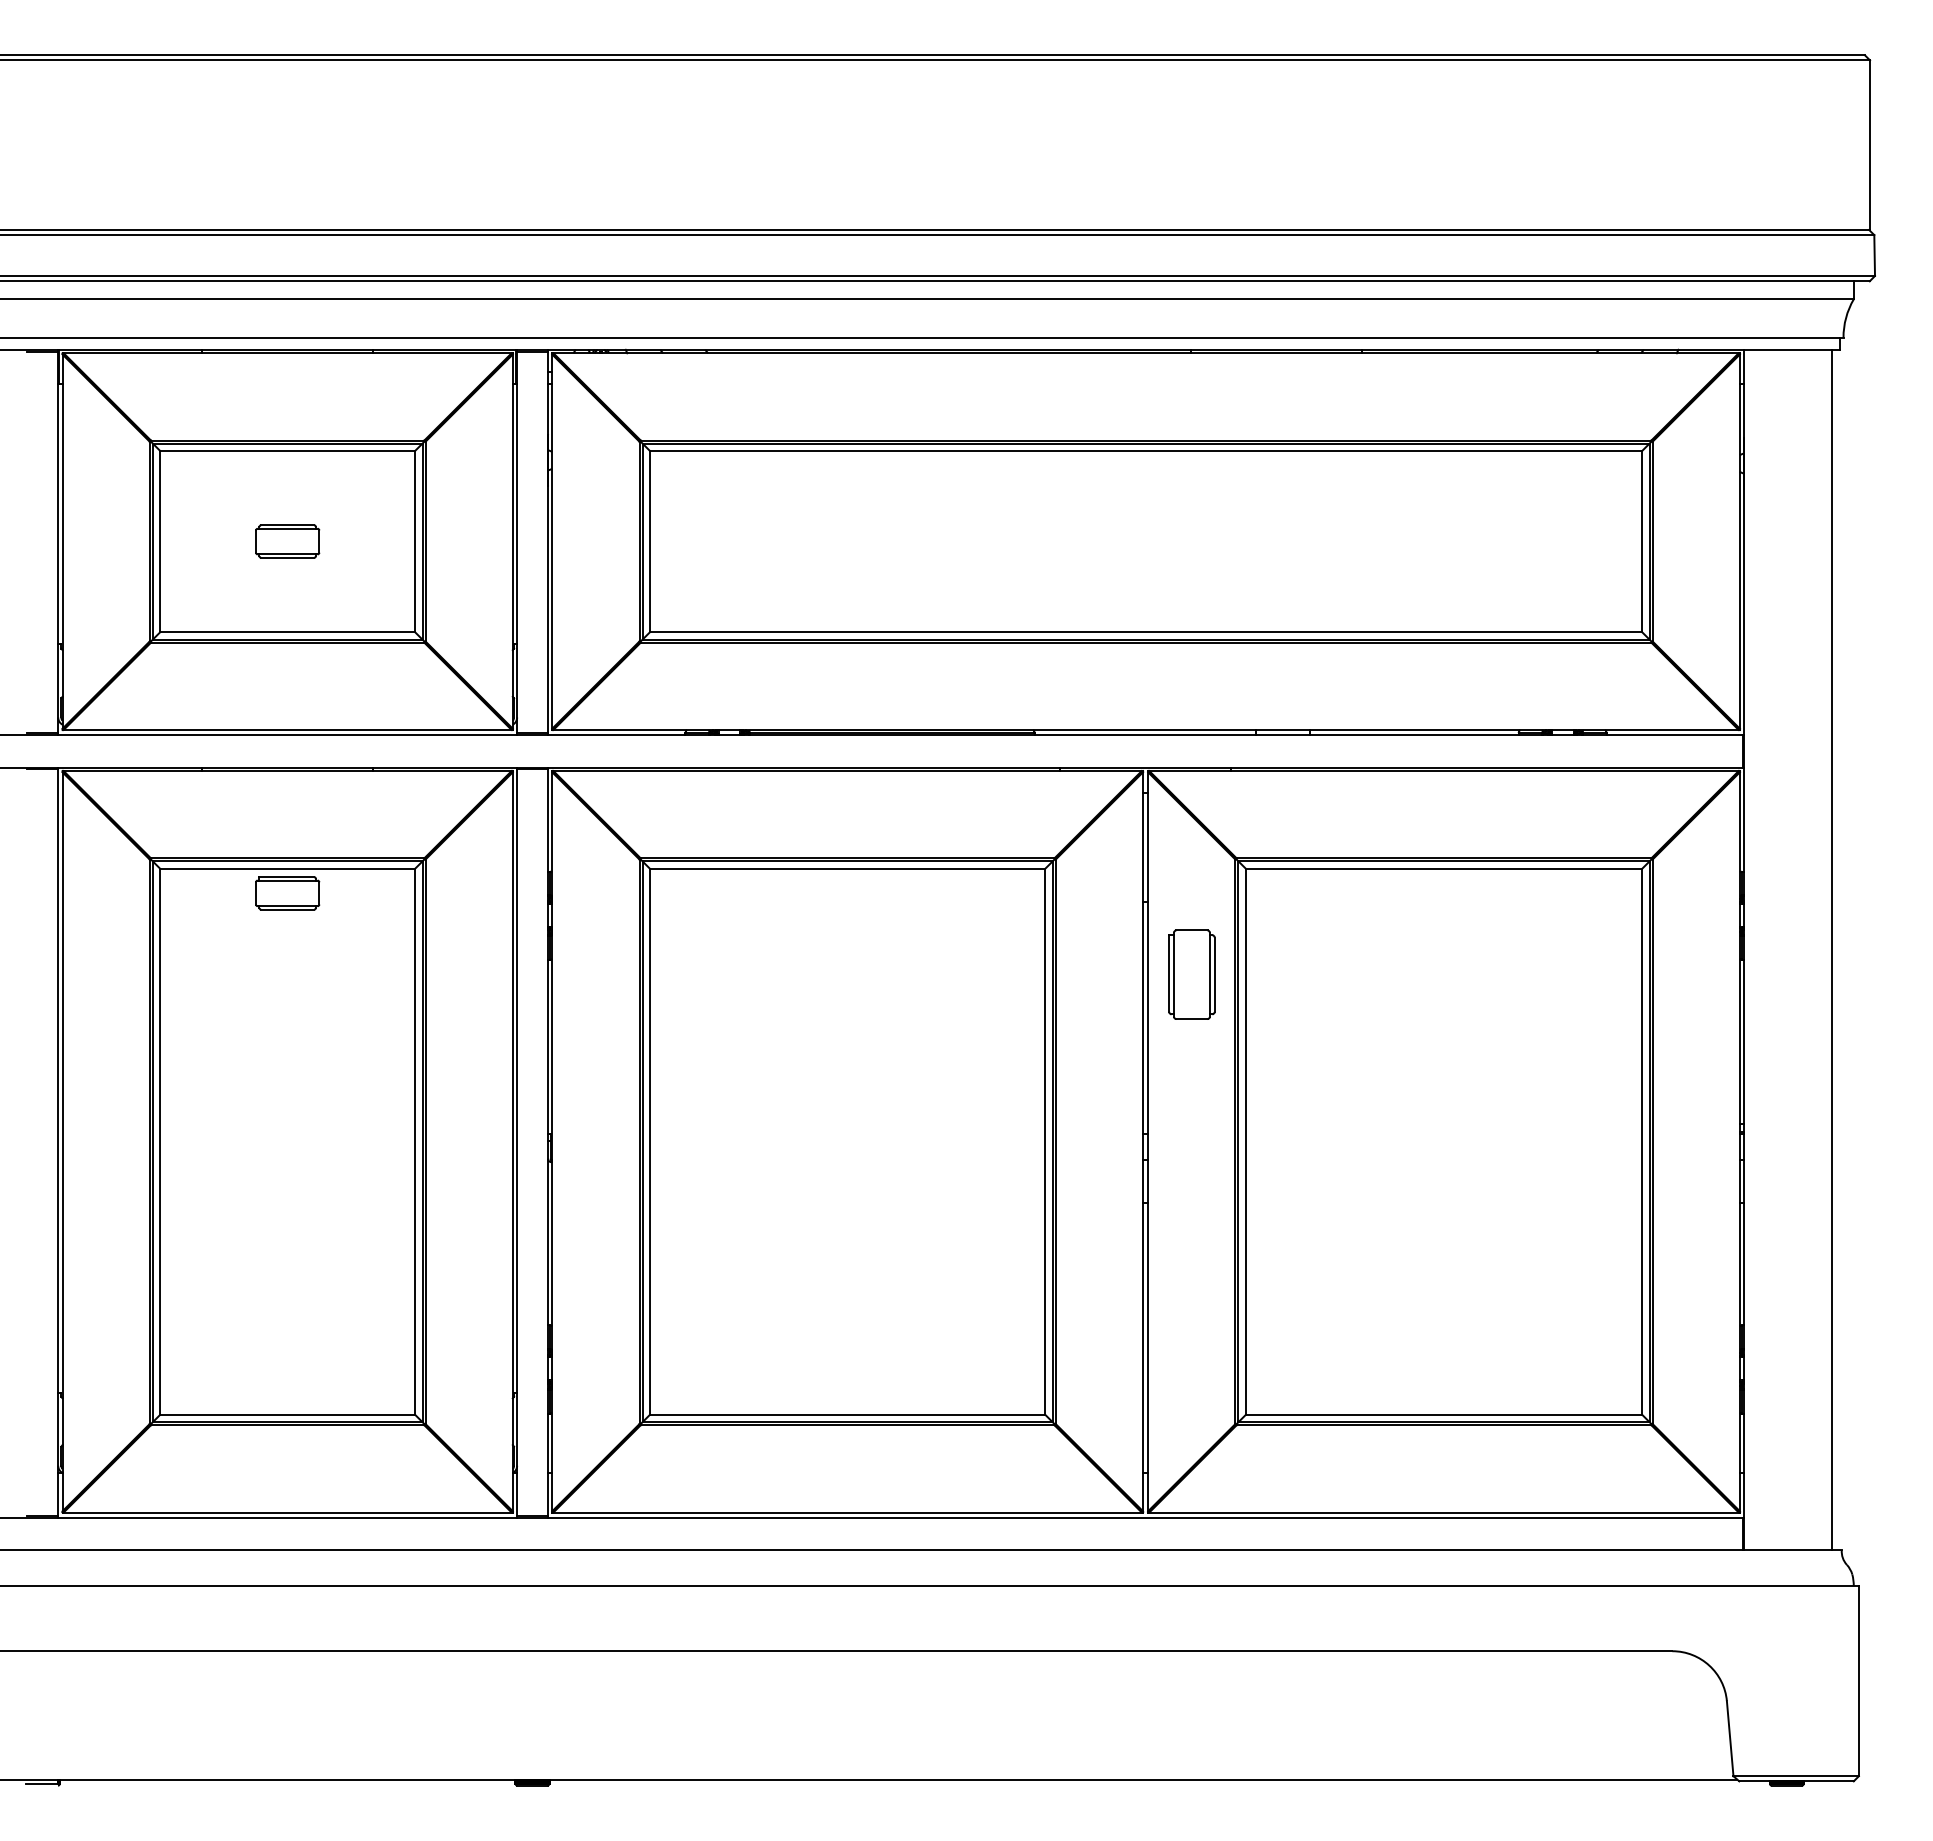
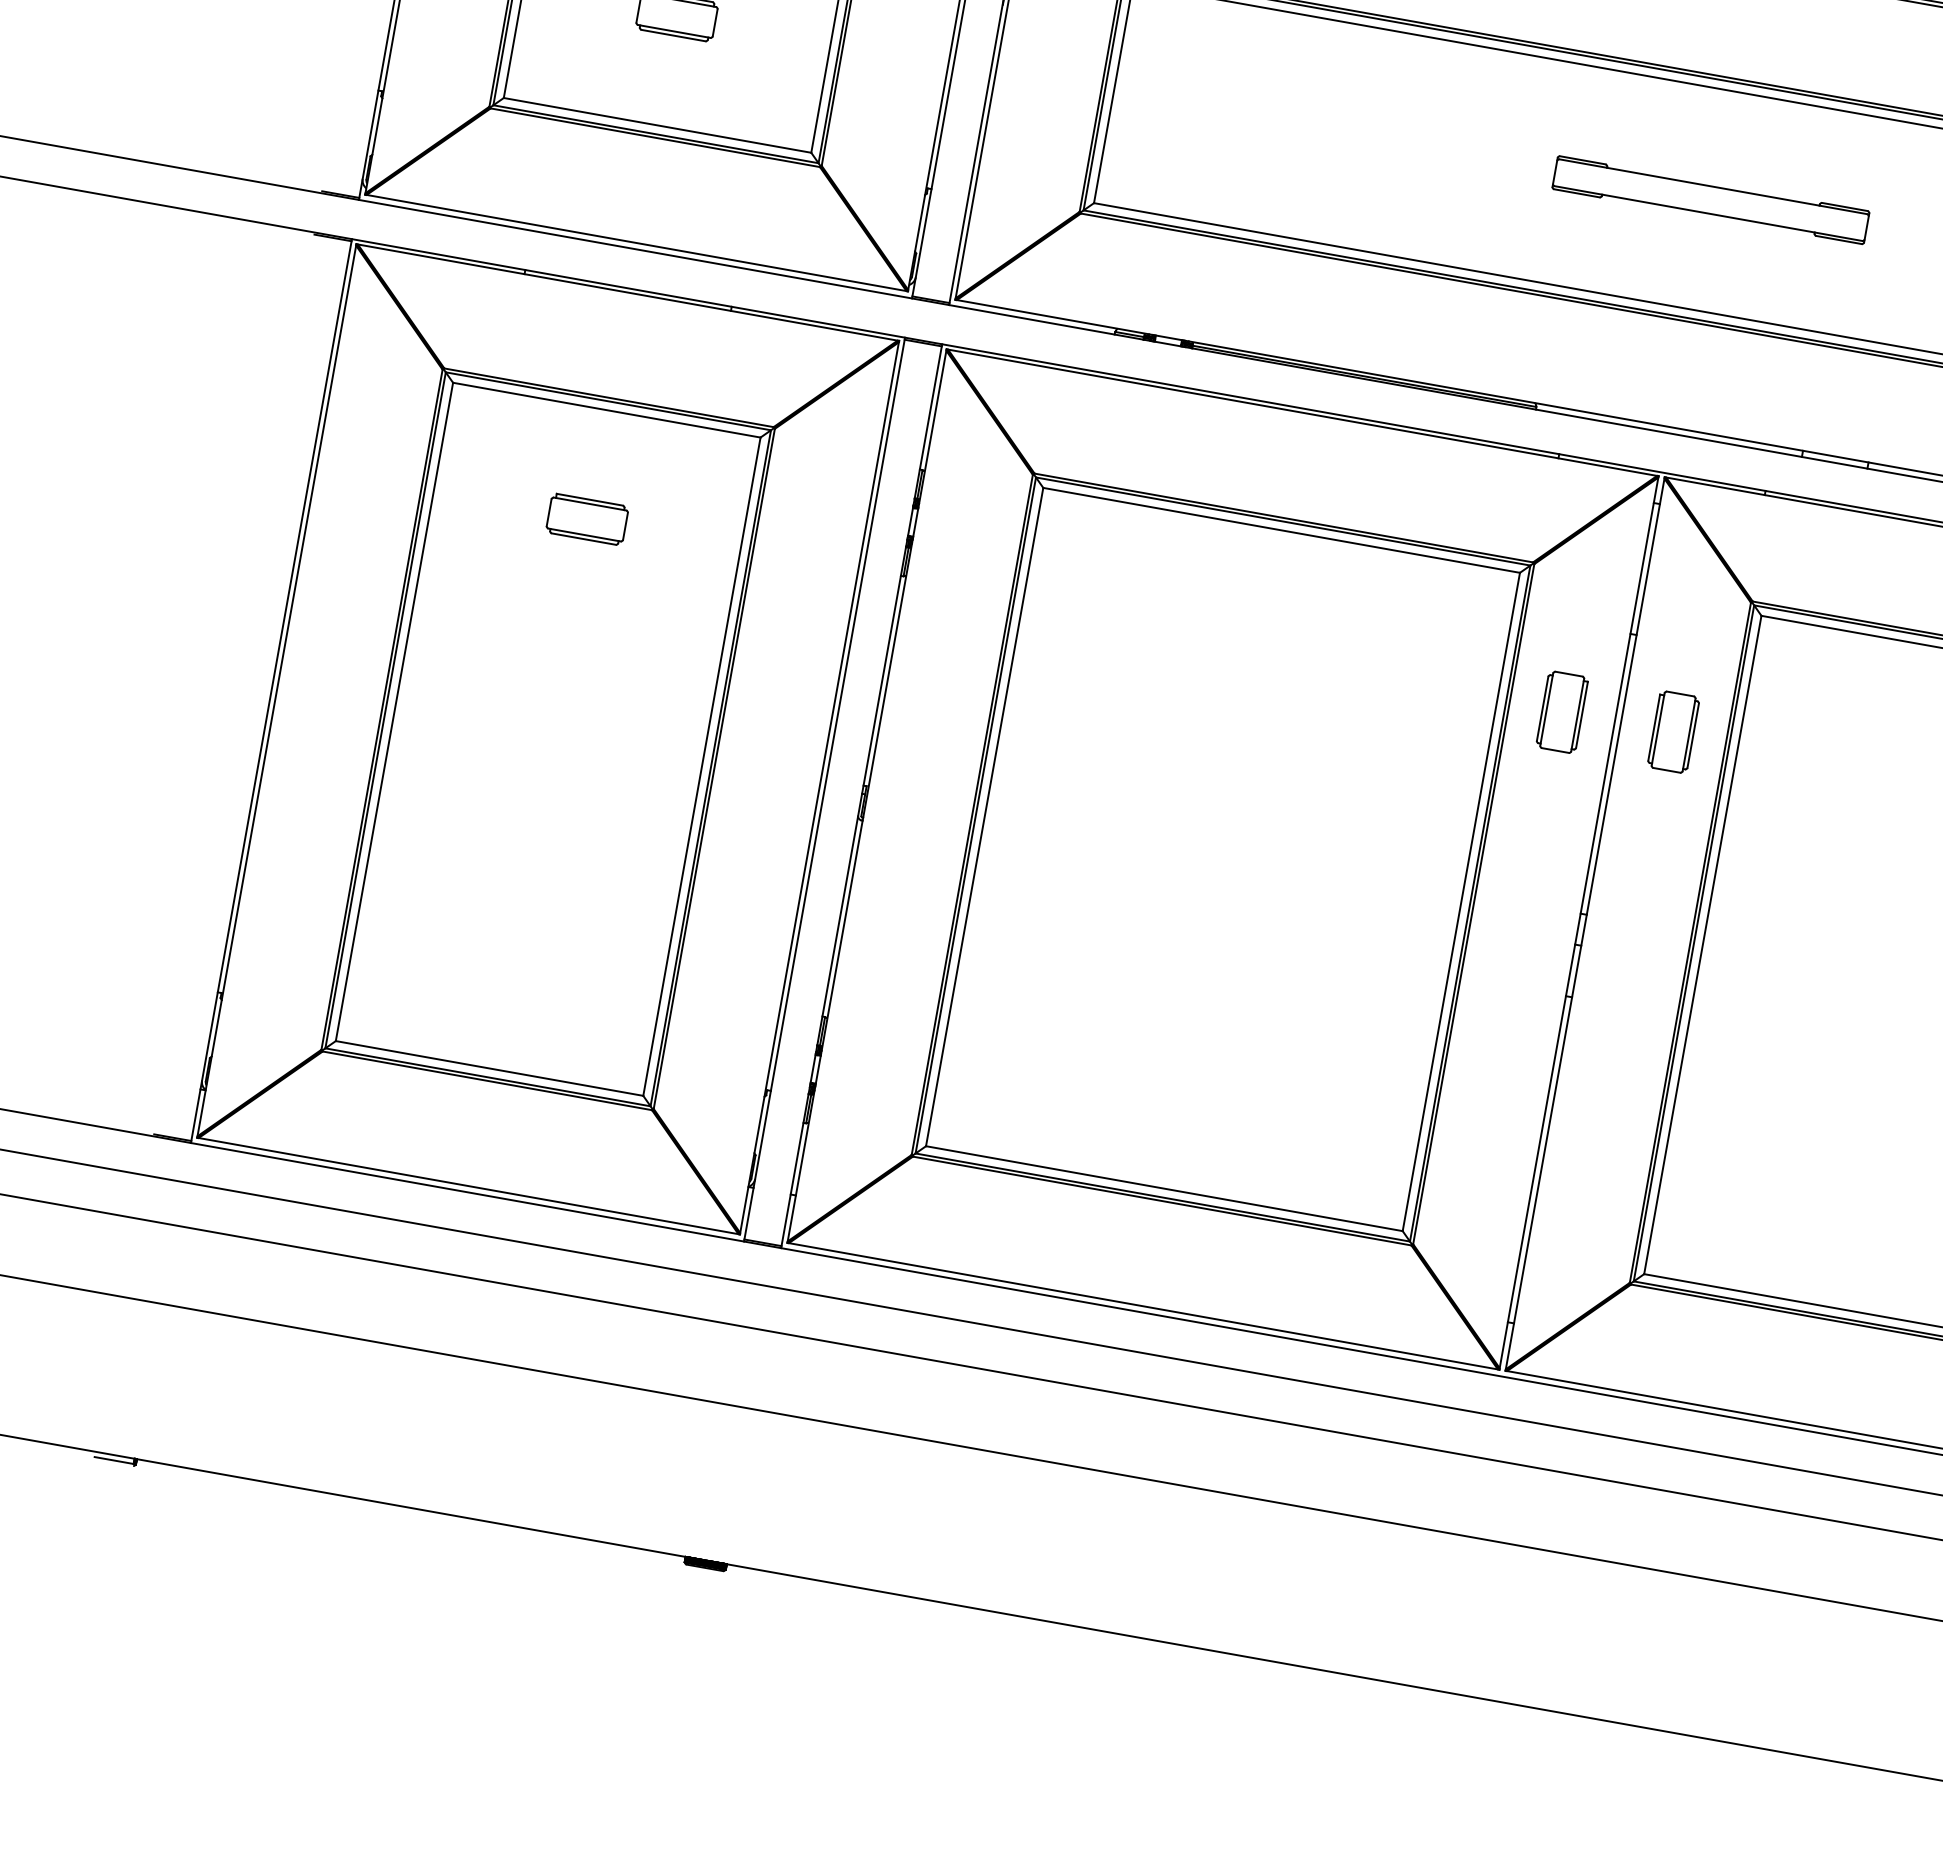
part: (1145, 541) -> (1710, 200), added
part: (287, 893) -> (587, 519), moved
part: (1099, 974) -> (1562, 711), added
part: (1191, 974) -> (1673, 731), size x0.71

